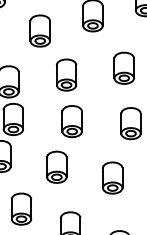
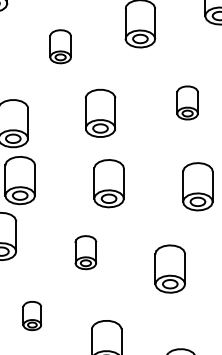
part: (39, 30) -> (59, 45), size x0.7
part: (123, 67) -> (186, 101), size x0.7
part: (56, 166) -> (85, 251), size x0.7
part: (21, 208) -> (32, 315), size x0.6

